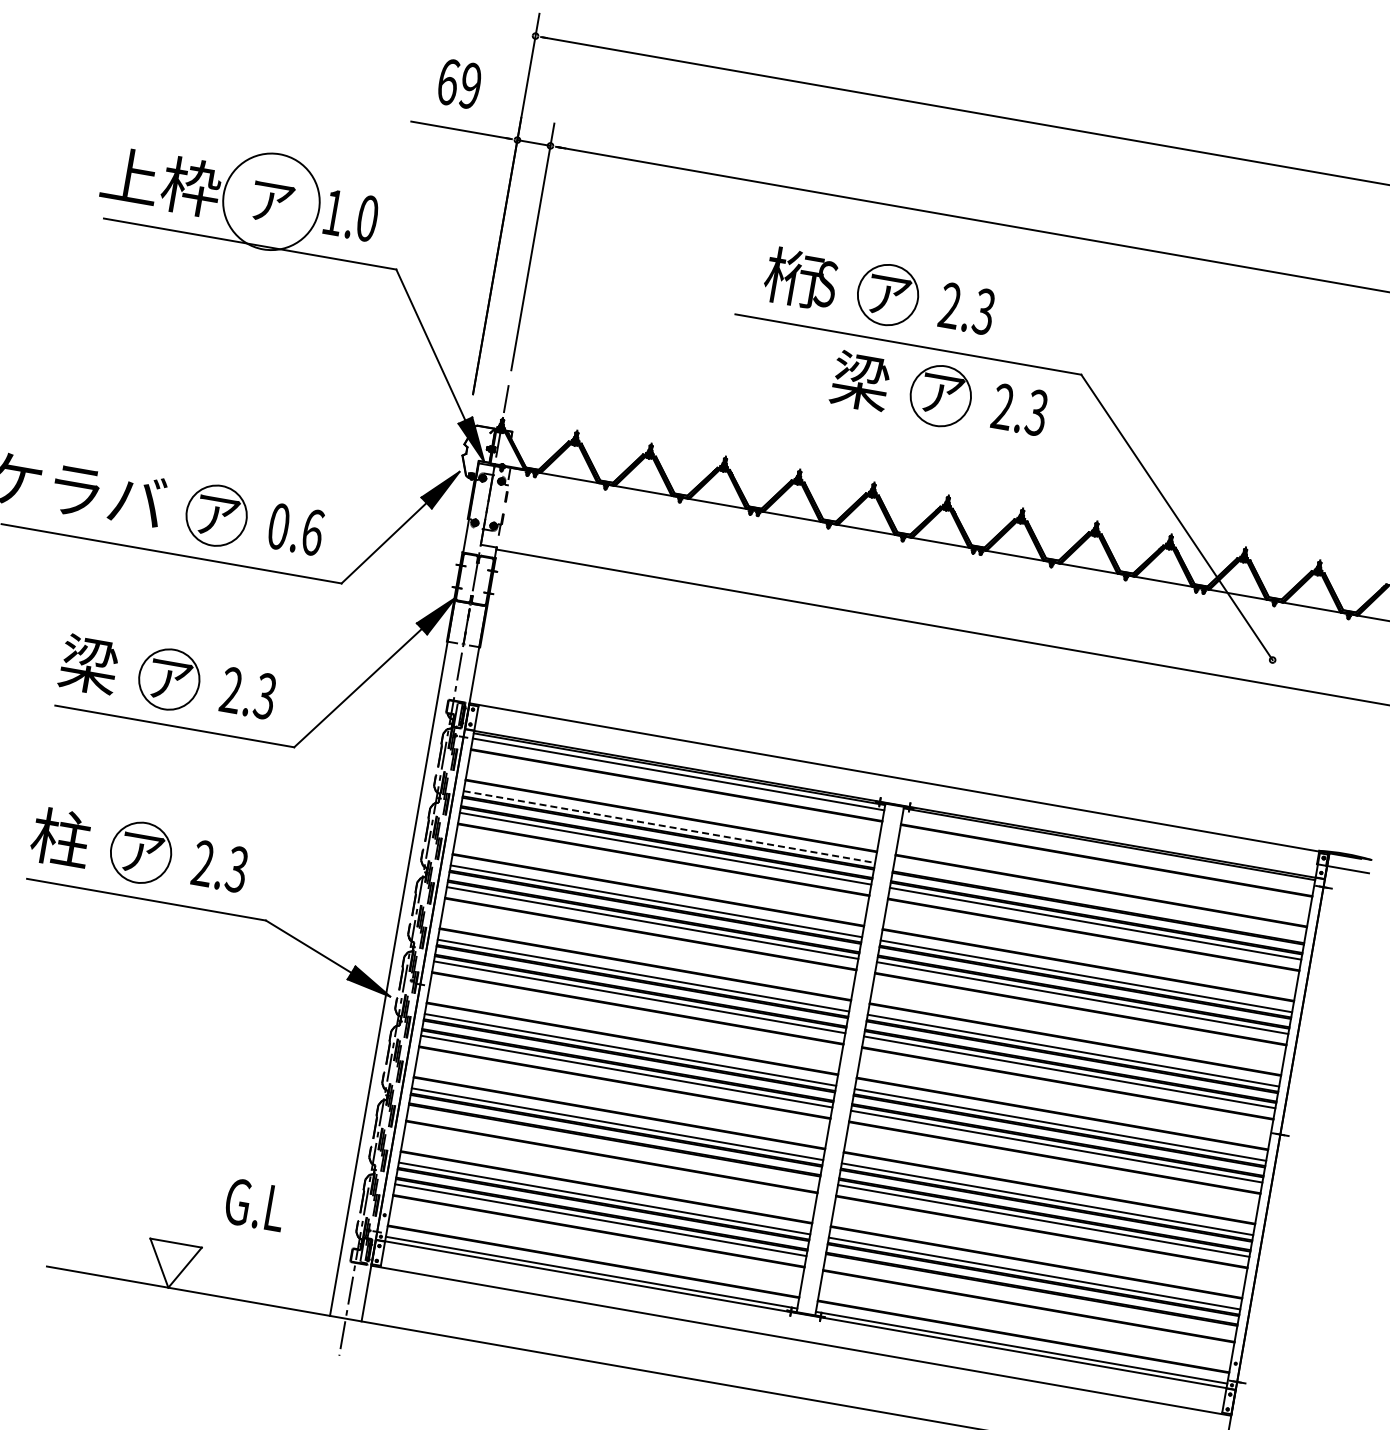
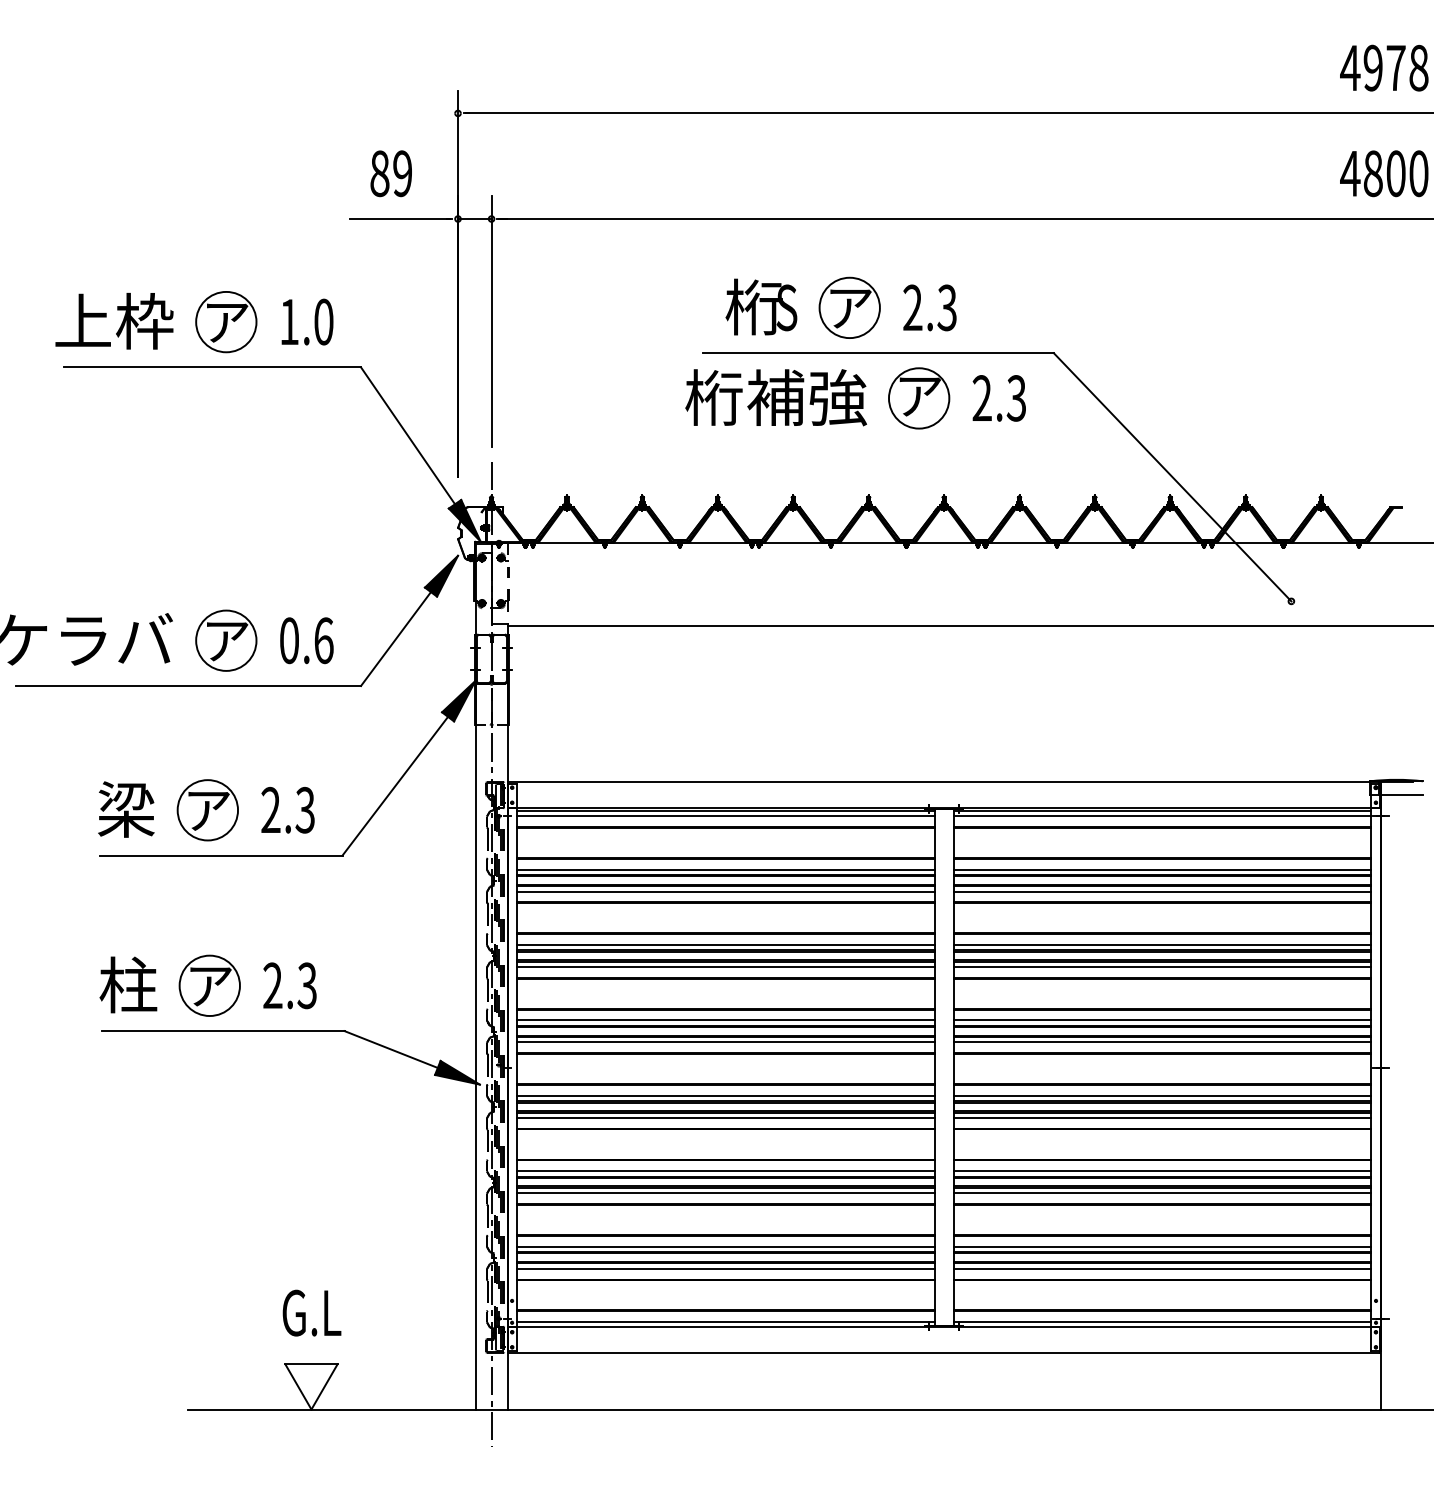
text: (447, 81) -> (379, 173), 69 -> 89
circle: (271, 201) -> (226, 321), size x0.62
text: (800, 370) -> (776, 397), 梁 -> 桁補強
line: (669, 826) -> (725, 869), dashed -> solid
line: (1108, 849) -> (1162, 816), added
line: (1099, 902) -> (1162, 869), added
line: (613, 1146) -> (725, 1193), added
text: (255, 1204) -> (311, 1312), moved
line: (1030, 1295) -> (1162, 1268), added

